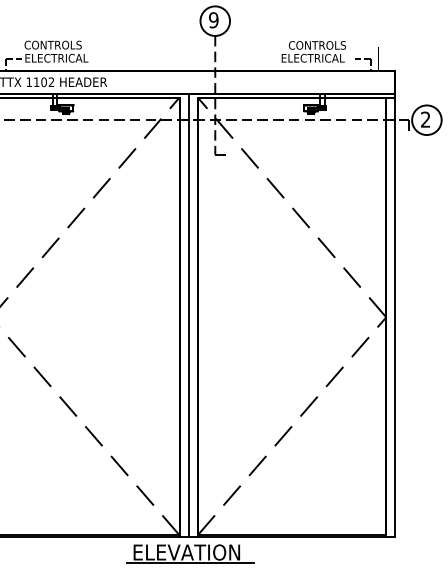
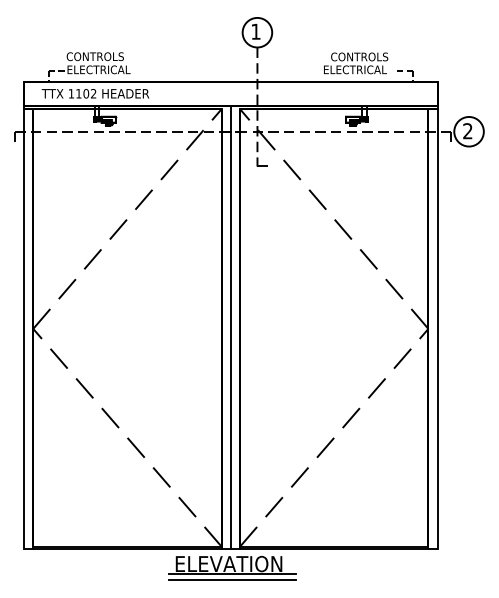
text: (213, 19) -> (255, 31), 9 -> 1
line: (190, 568) -> (232, 580), added

